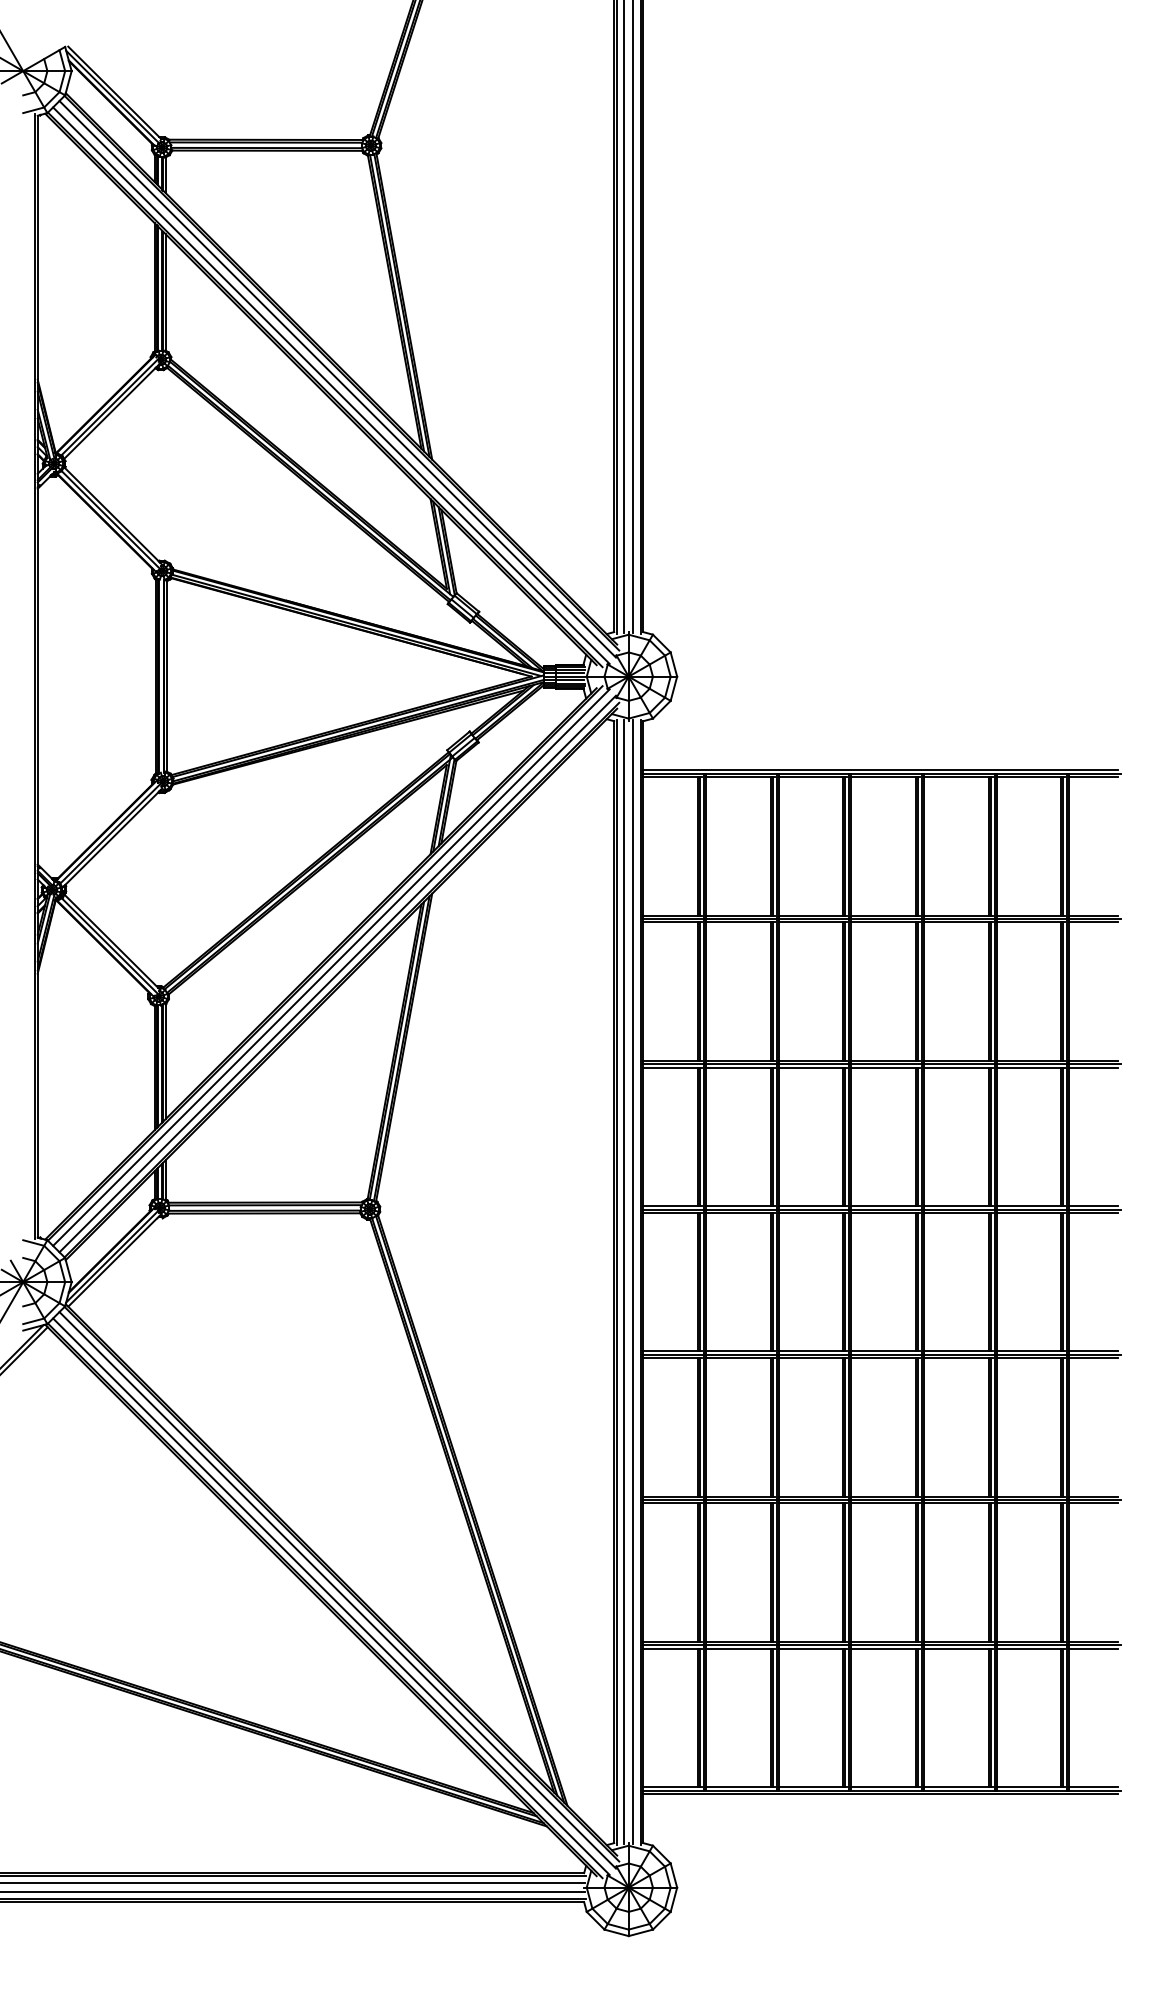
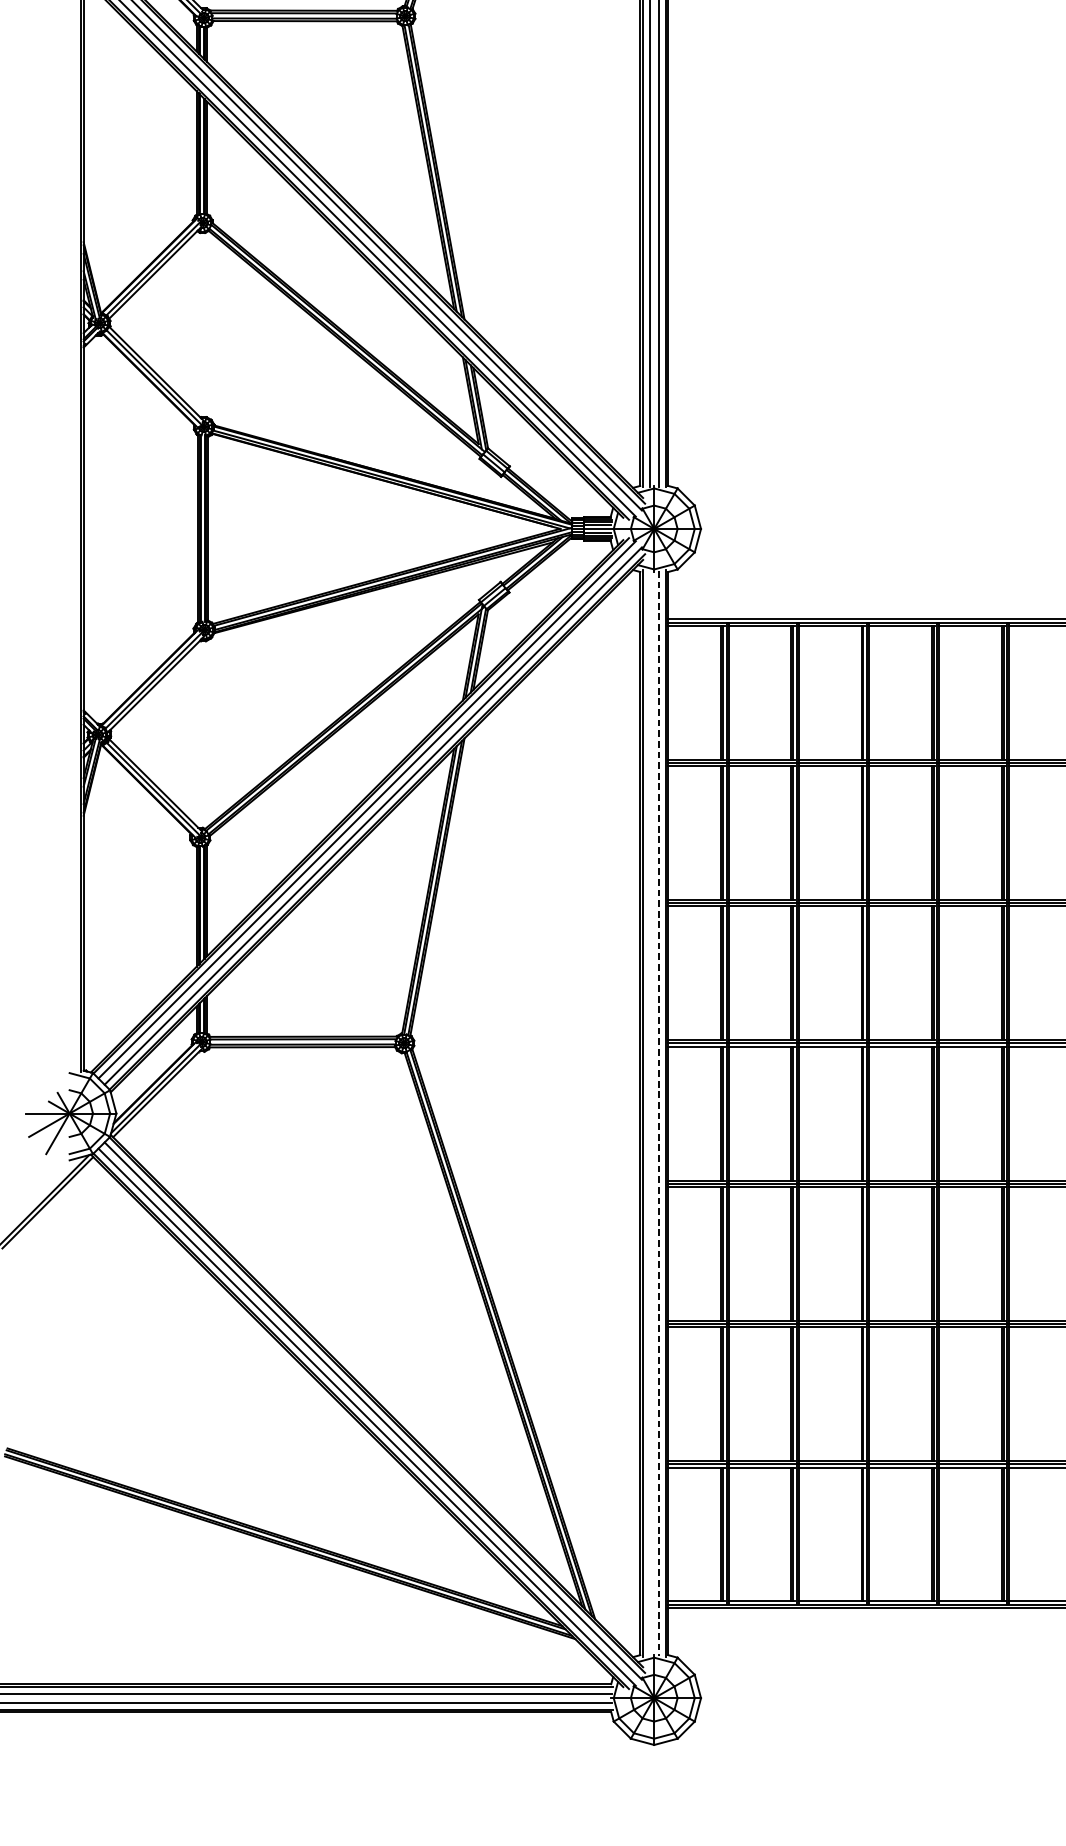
line: (624, 1282) -> (650, 1113), removed
line: (633, 1282) -> (658, 1113), solid -> dashed

